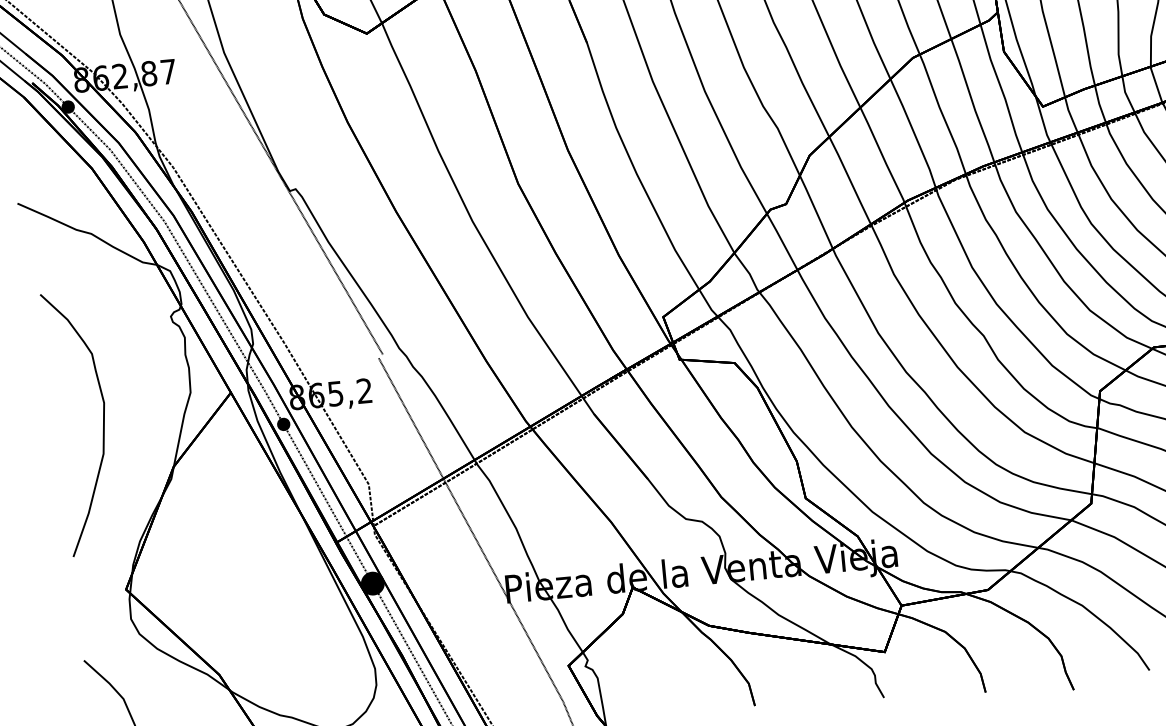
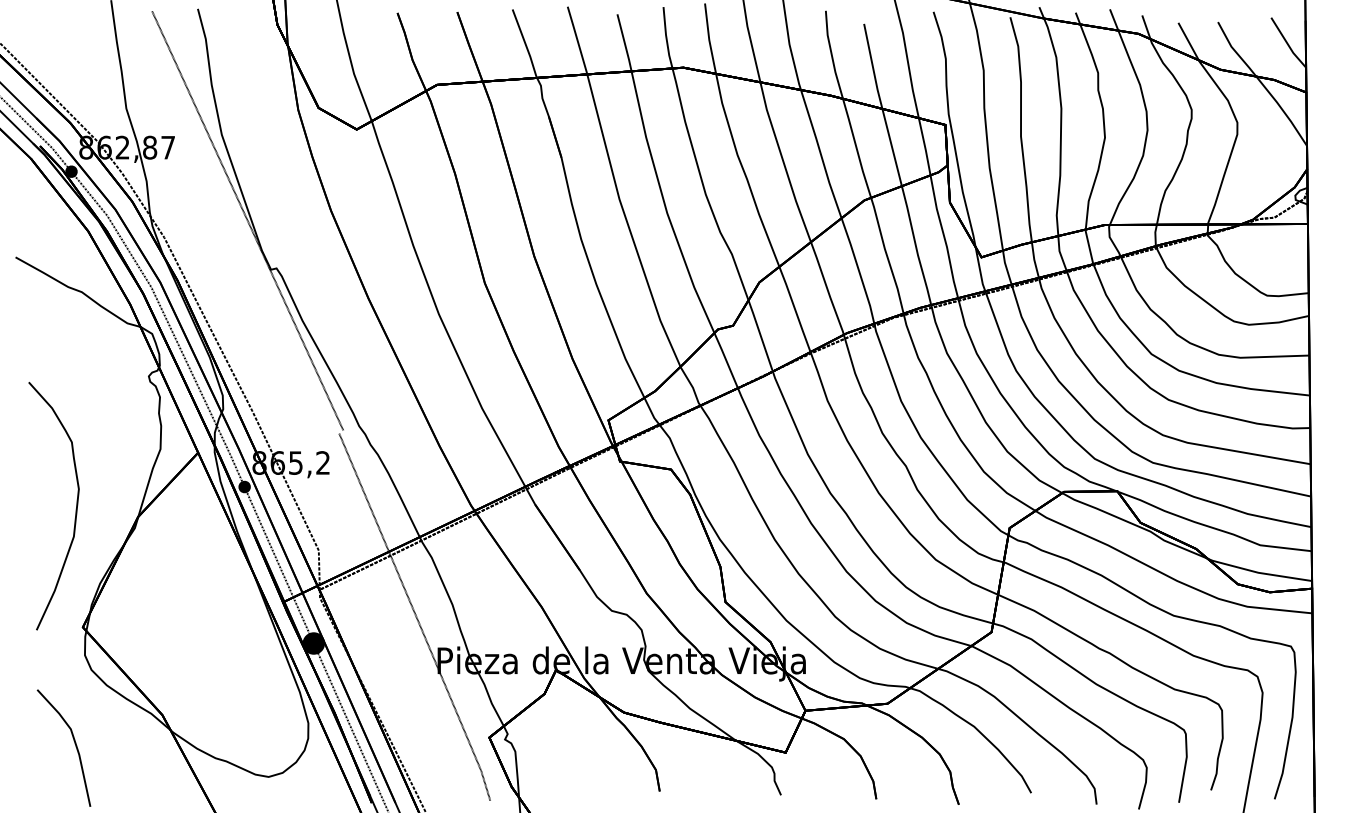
curve: (102, 424) -> (75, 509), moved

